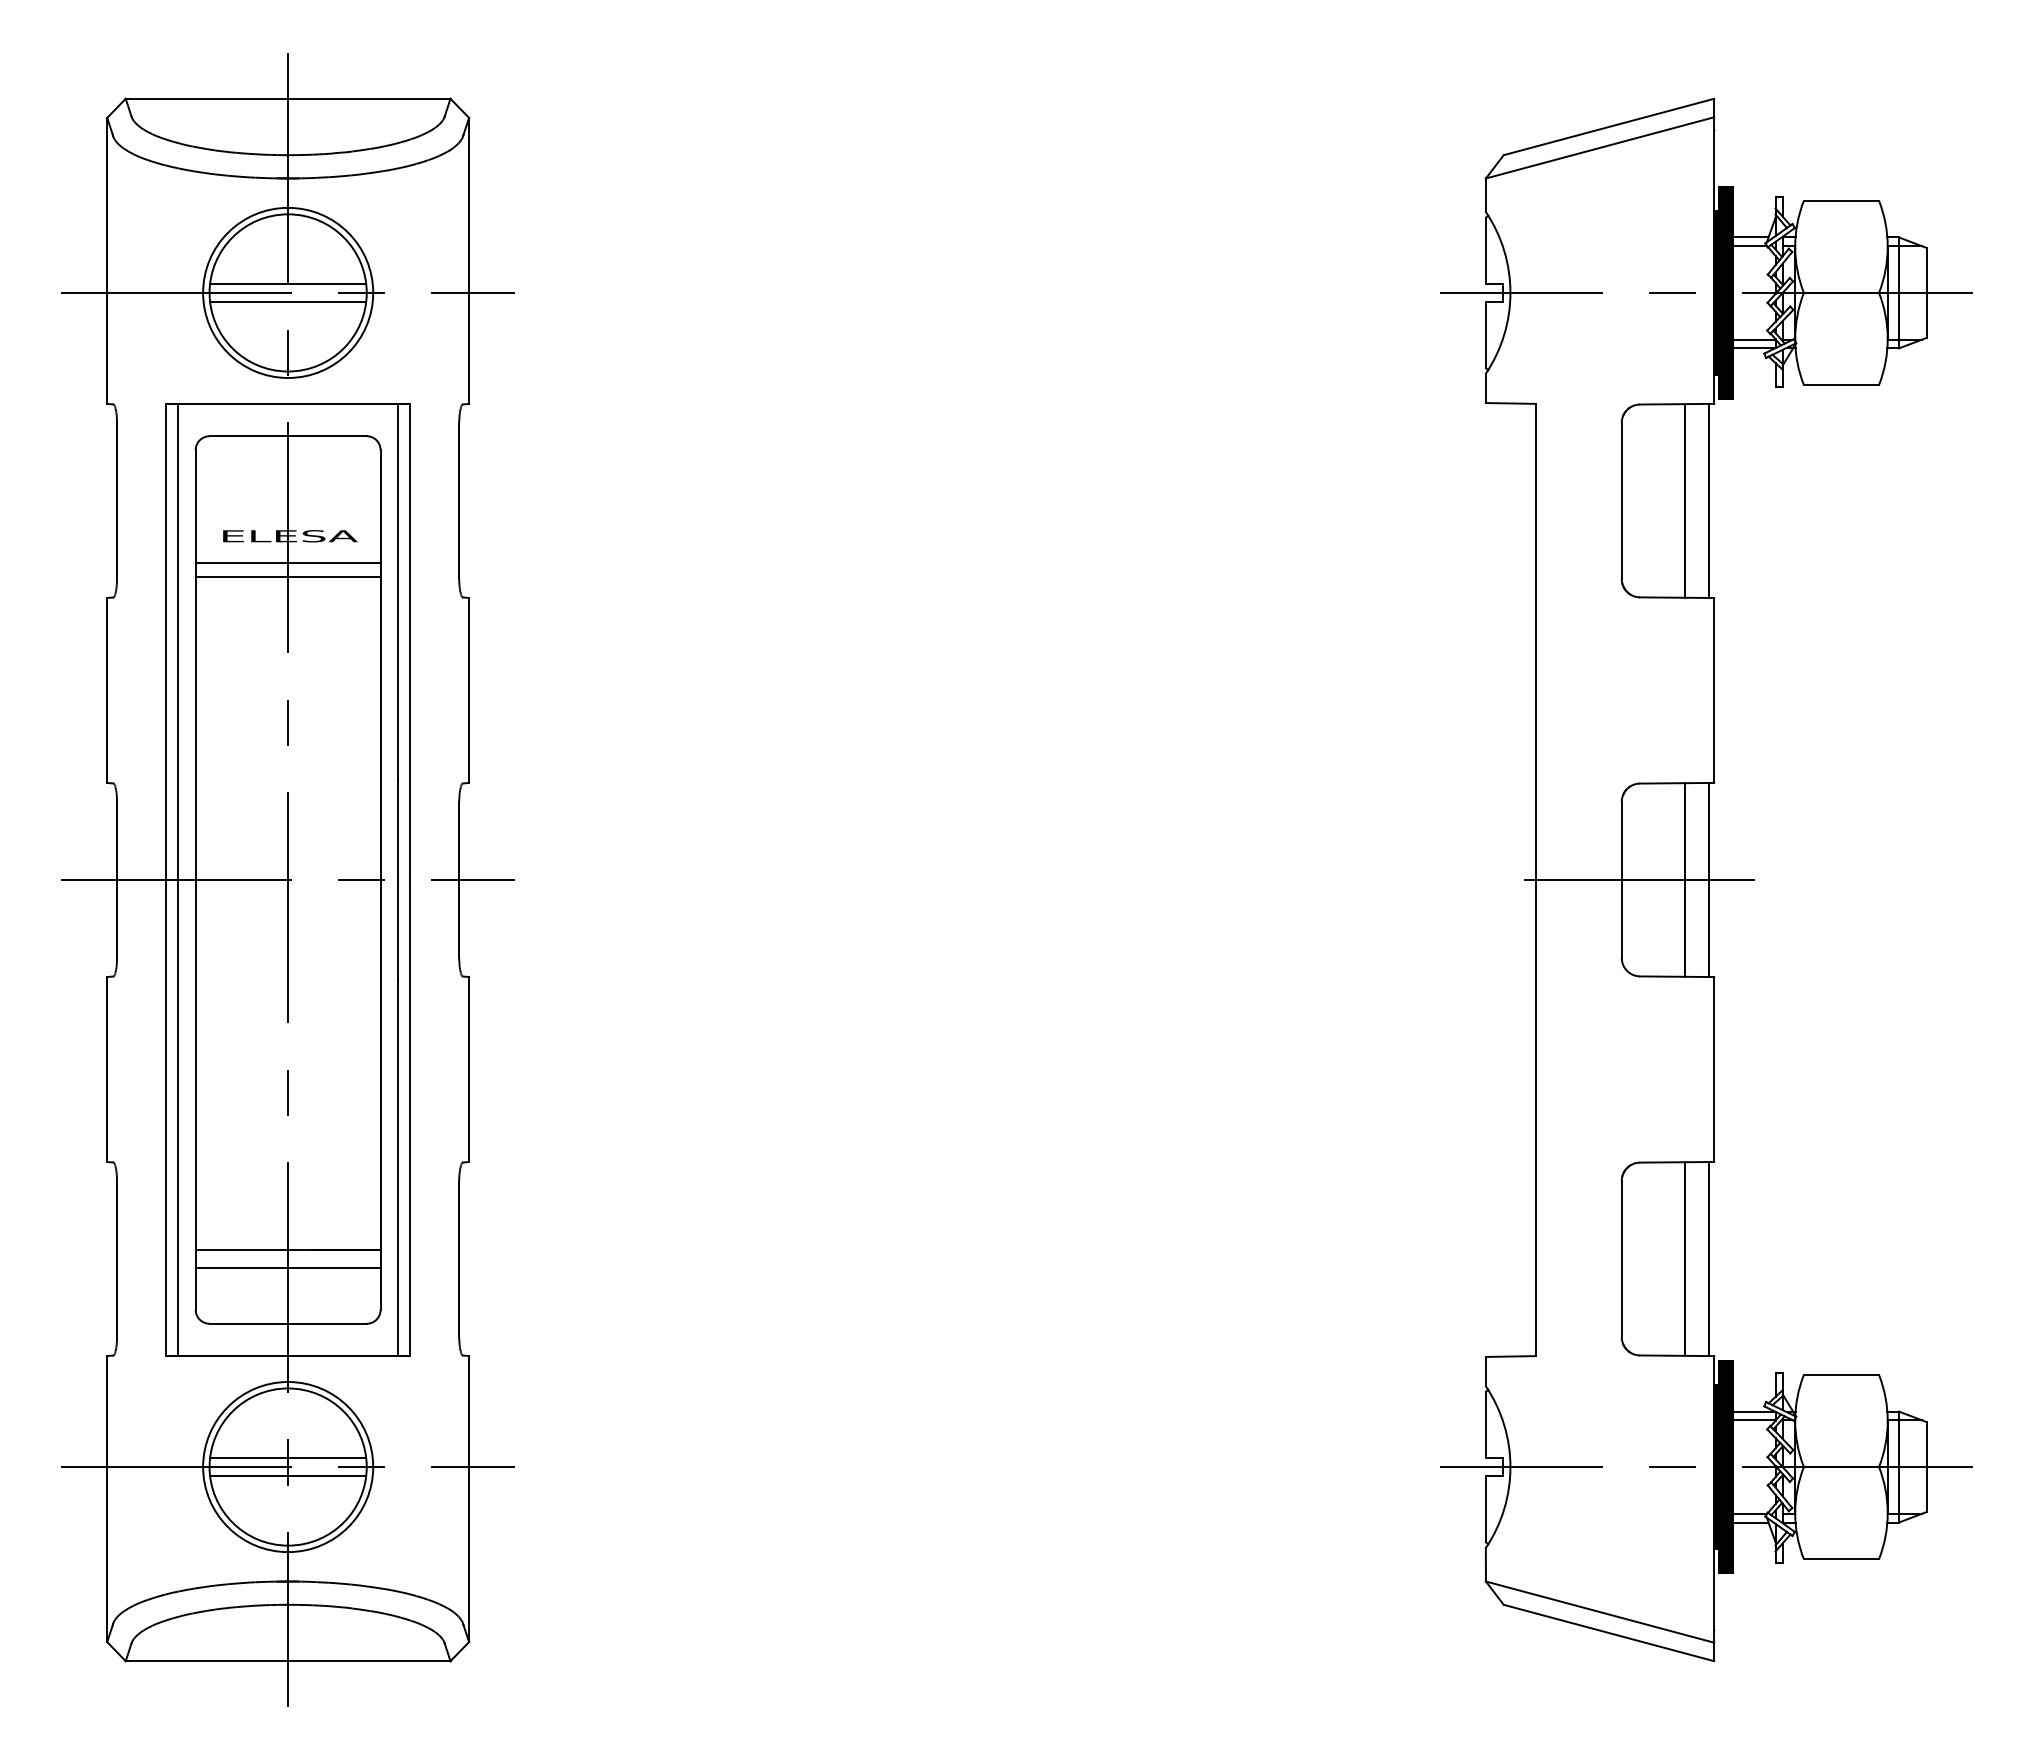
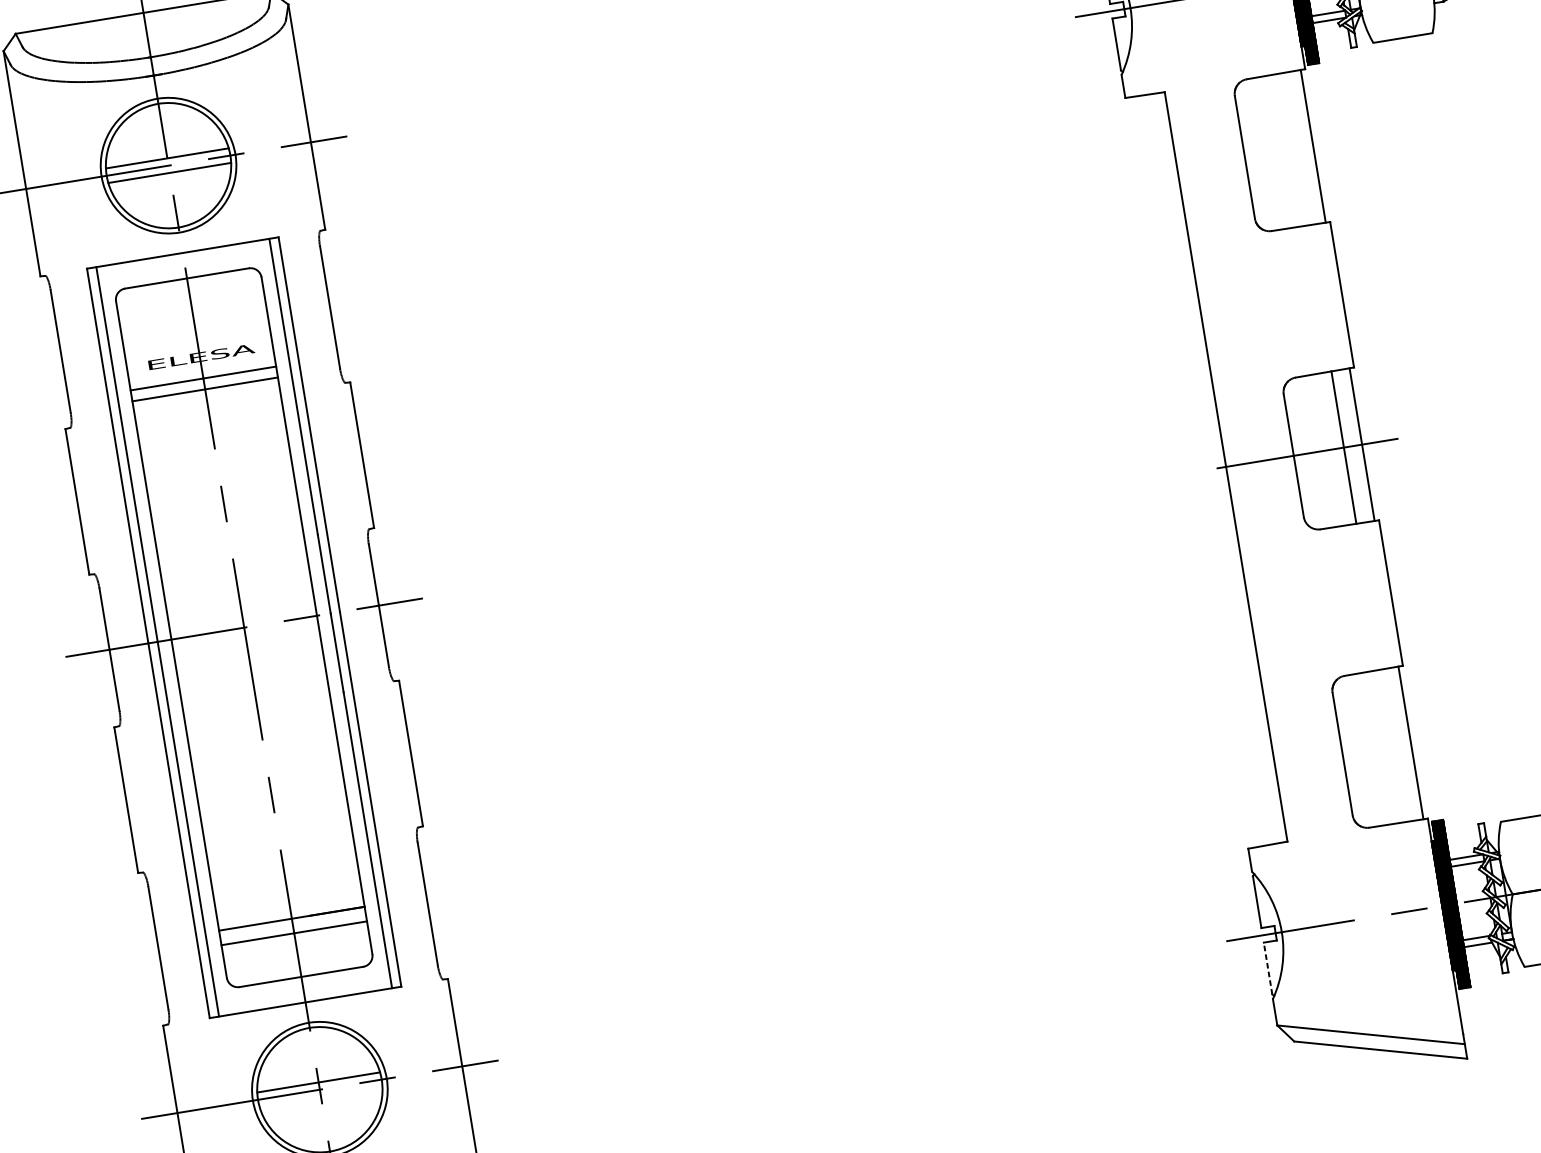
line: (1685, 500) -> (1295, 148), removed
line: (1685, 1258) -> (1392, 745), removed
line: (288, 1476) -> (321, 1097), removed
line: (1486, 1509) -> (1268, 968), solid -> dashed

